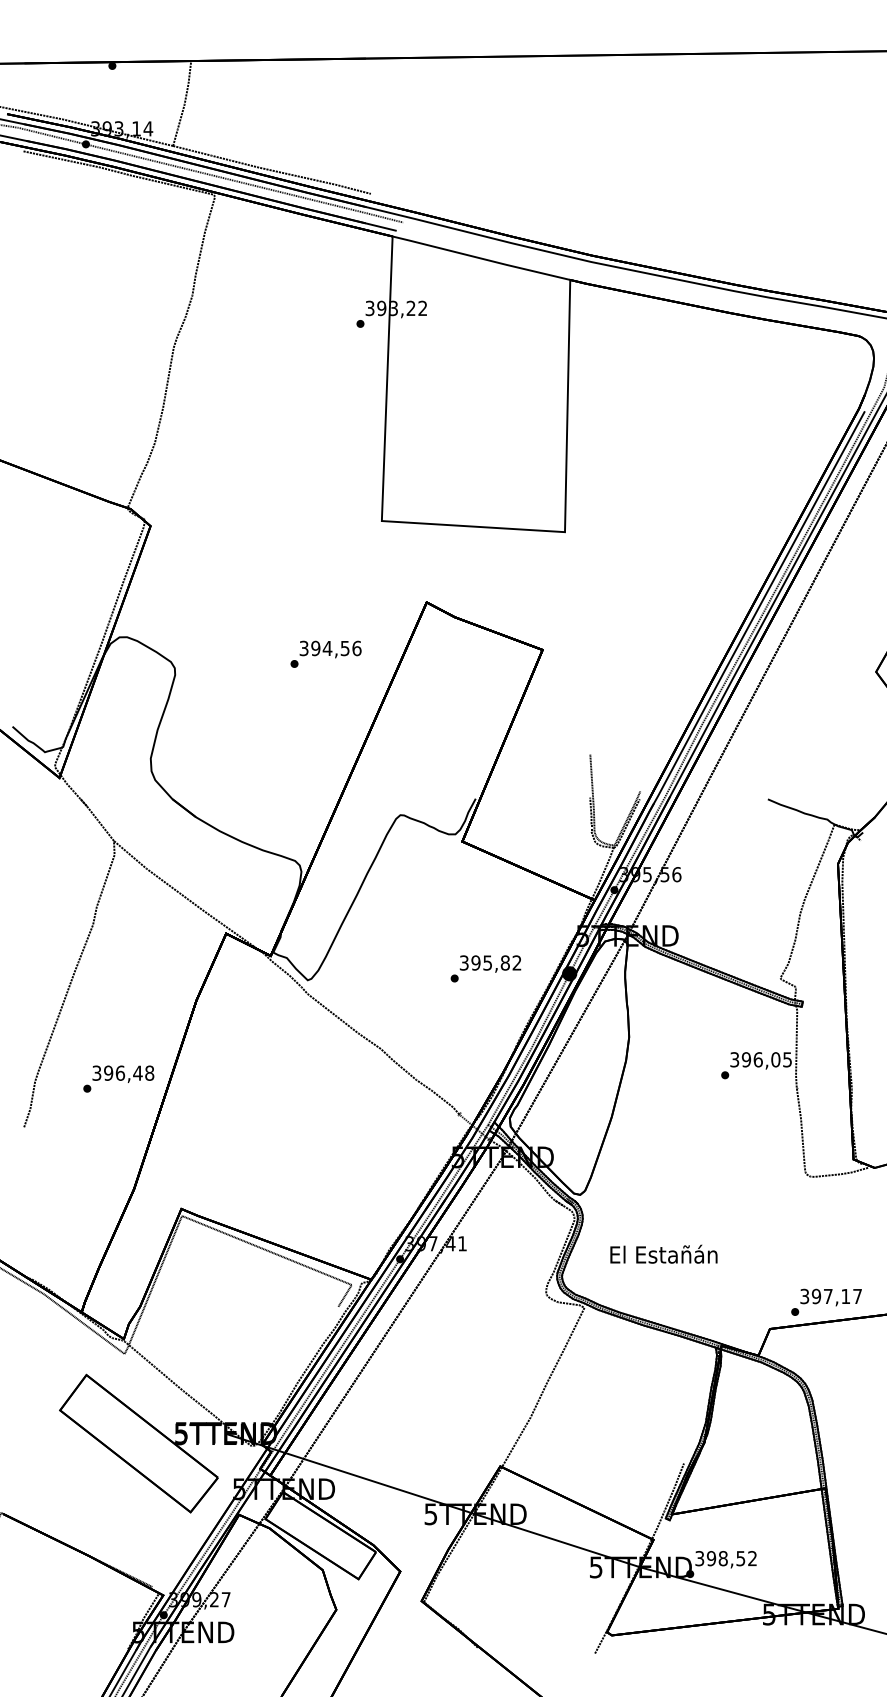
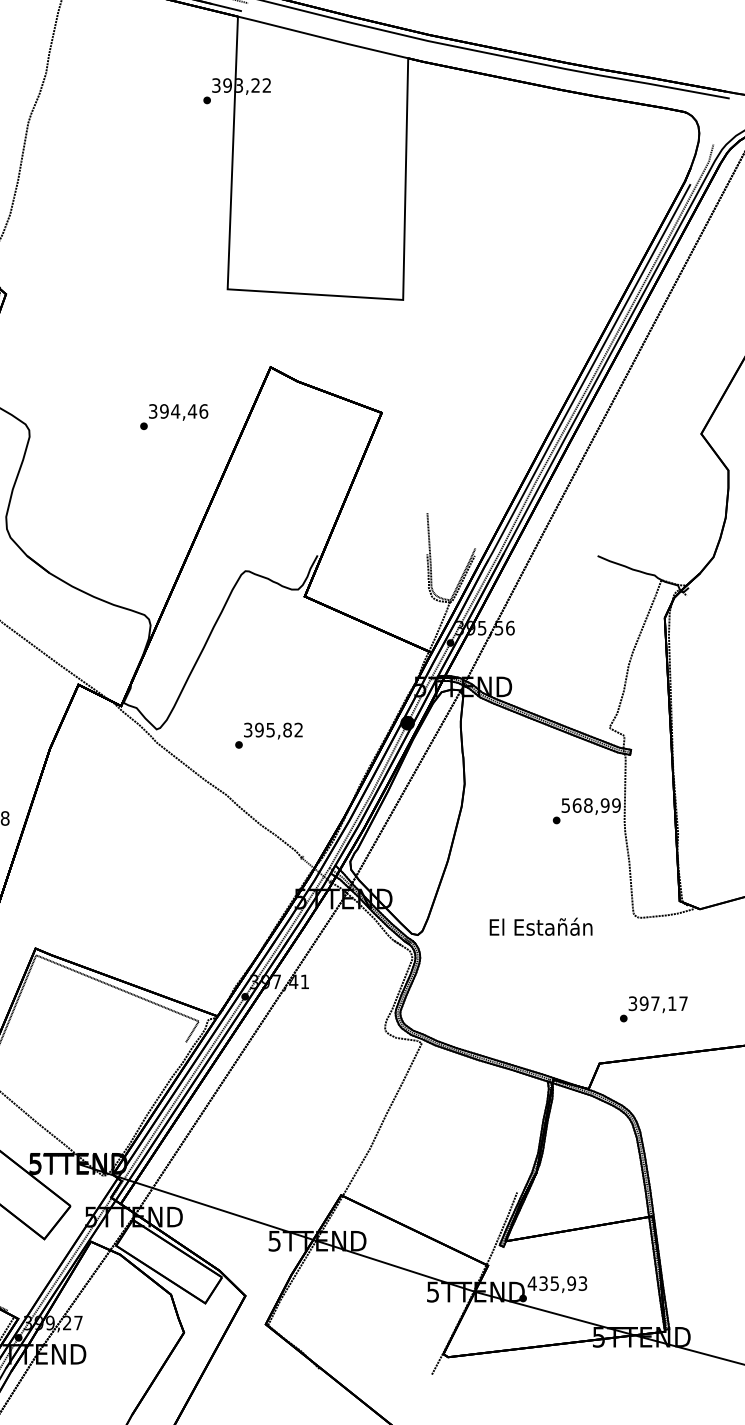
text: (344, 648) -> (191, 411), 394,56 -> 394,46
text: (485, 968) -> (268, 735), moved
text: (761, 1059) -> (591, 805), 396,05 -> 568,99
text: (663, 1253) -> (540, 926), moved
text: (826, 1301) -> (653, 1008), moved
text: (725, 1558) -> (556, 1283), 398,52 -> 435,93

